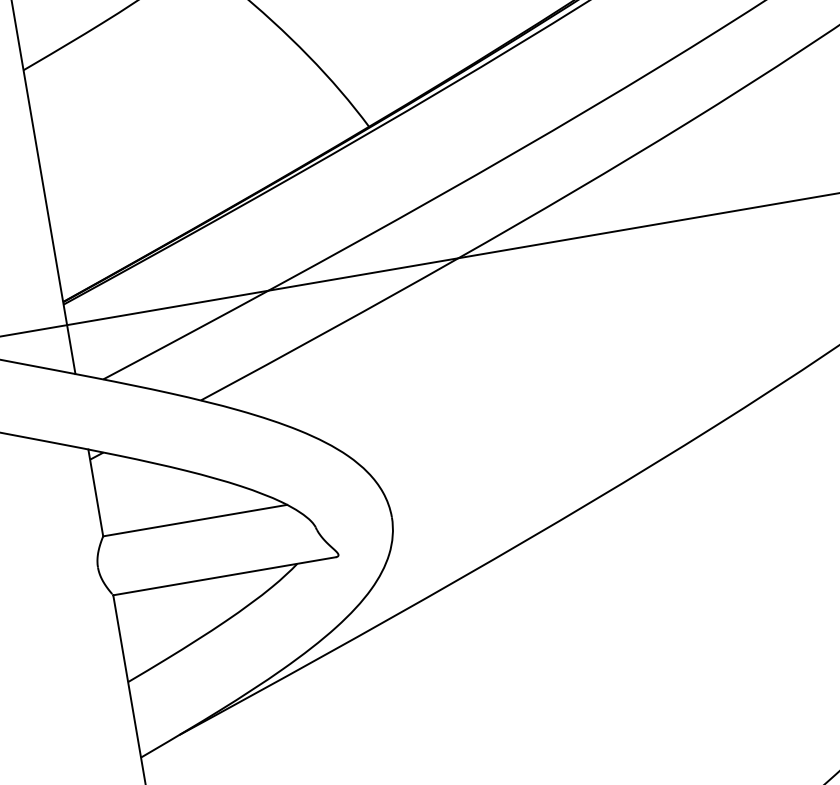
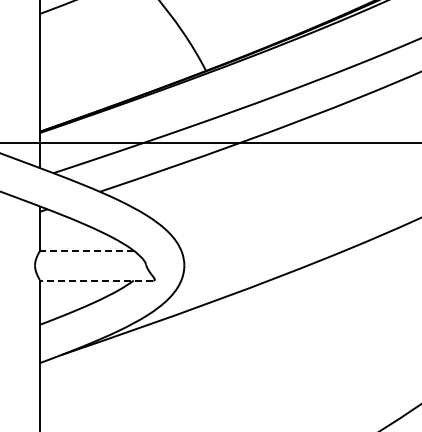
line: (196, 520) -> (87, 250), solid -> dashed
line: (223, 576) -> (96, 280), solid -> dashed

